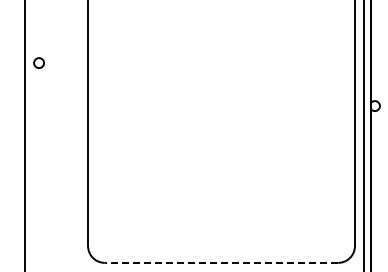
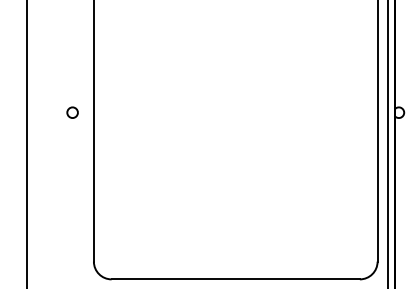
circle: (38, 62) -> (72, 112), moved
line: (221, 262) -> (235, 278), dashed -> solid

